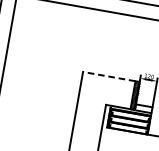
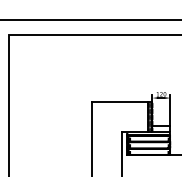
line: (108, 76) -> (119, 101), dashed -> solid

